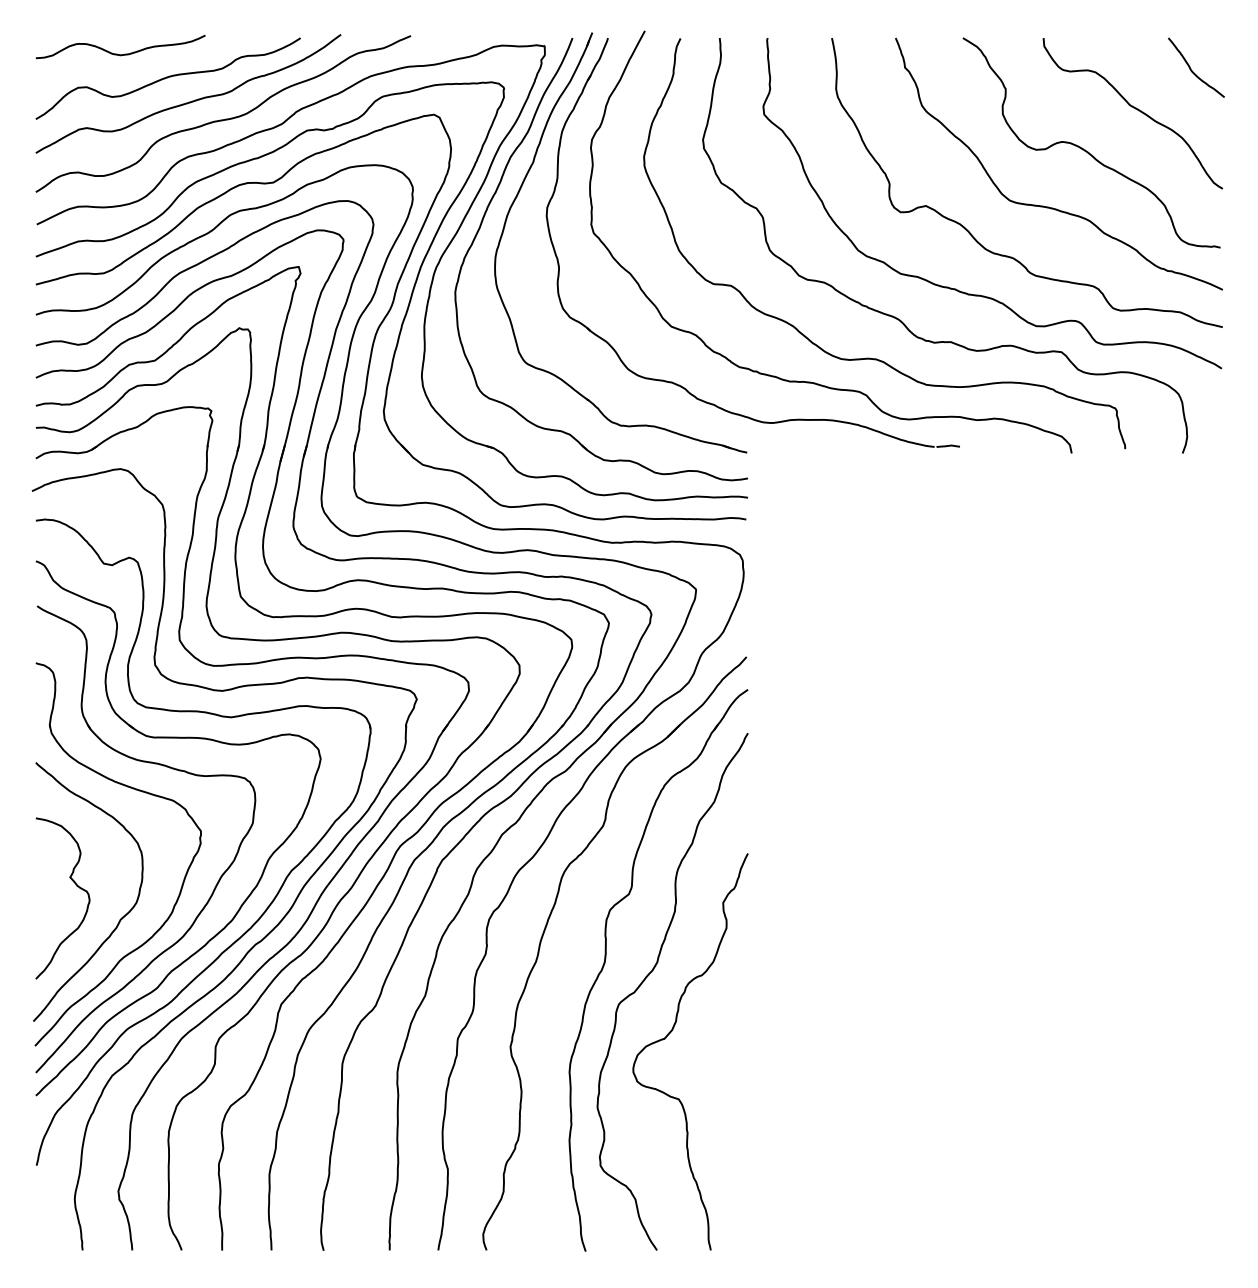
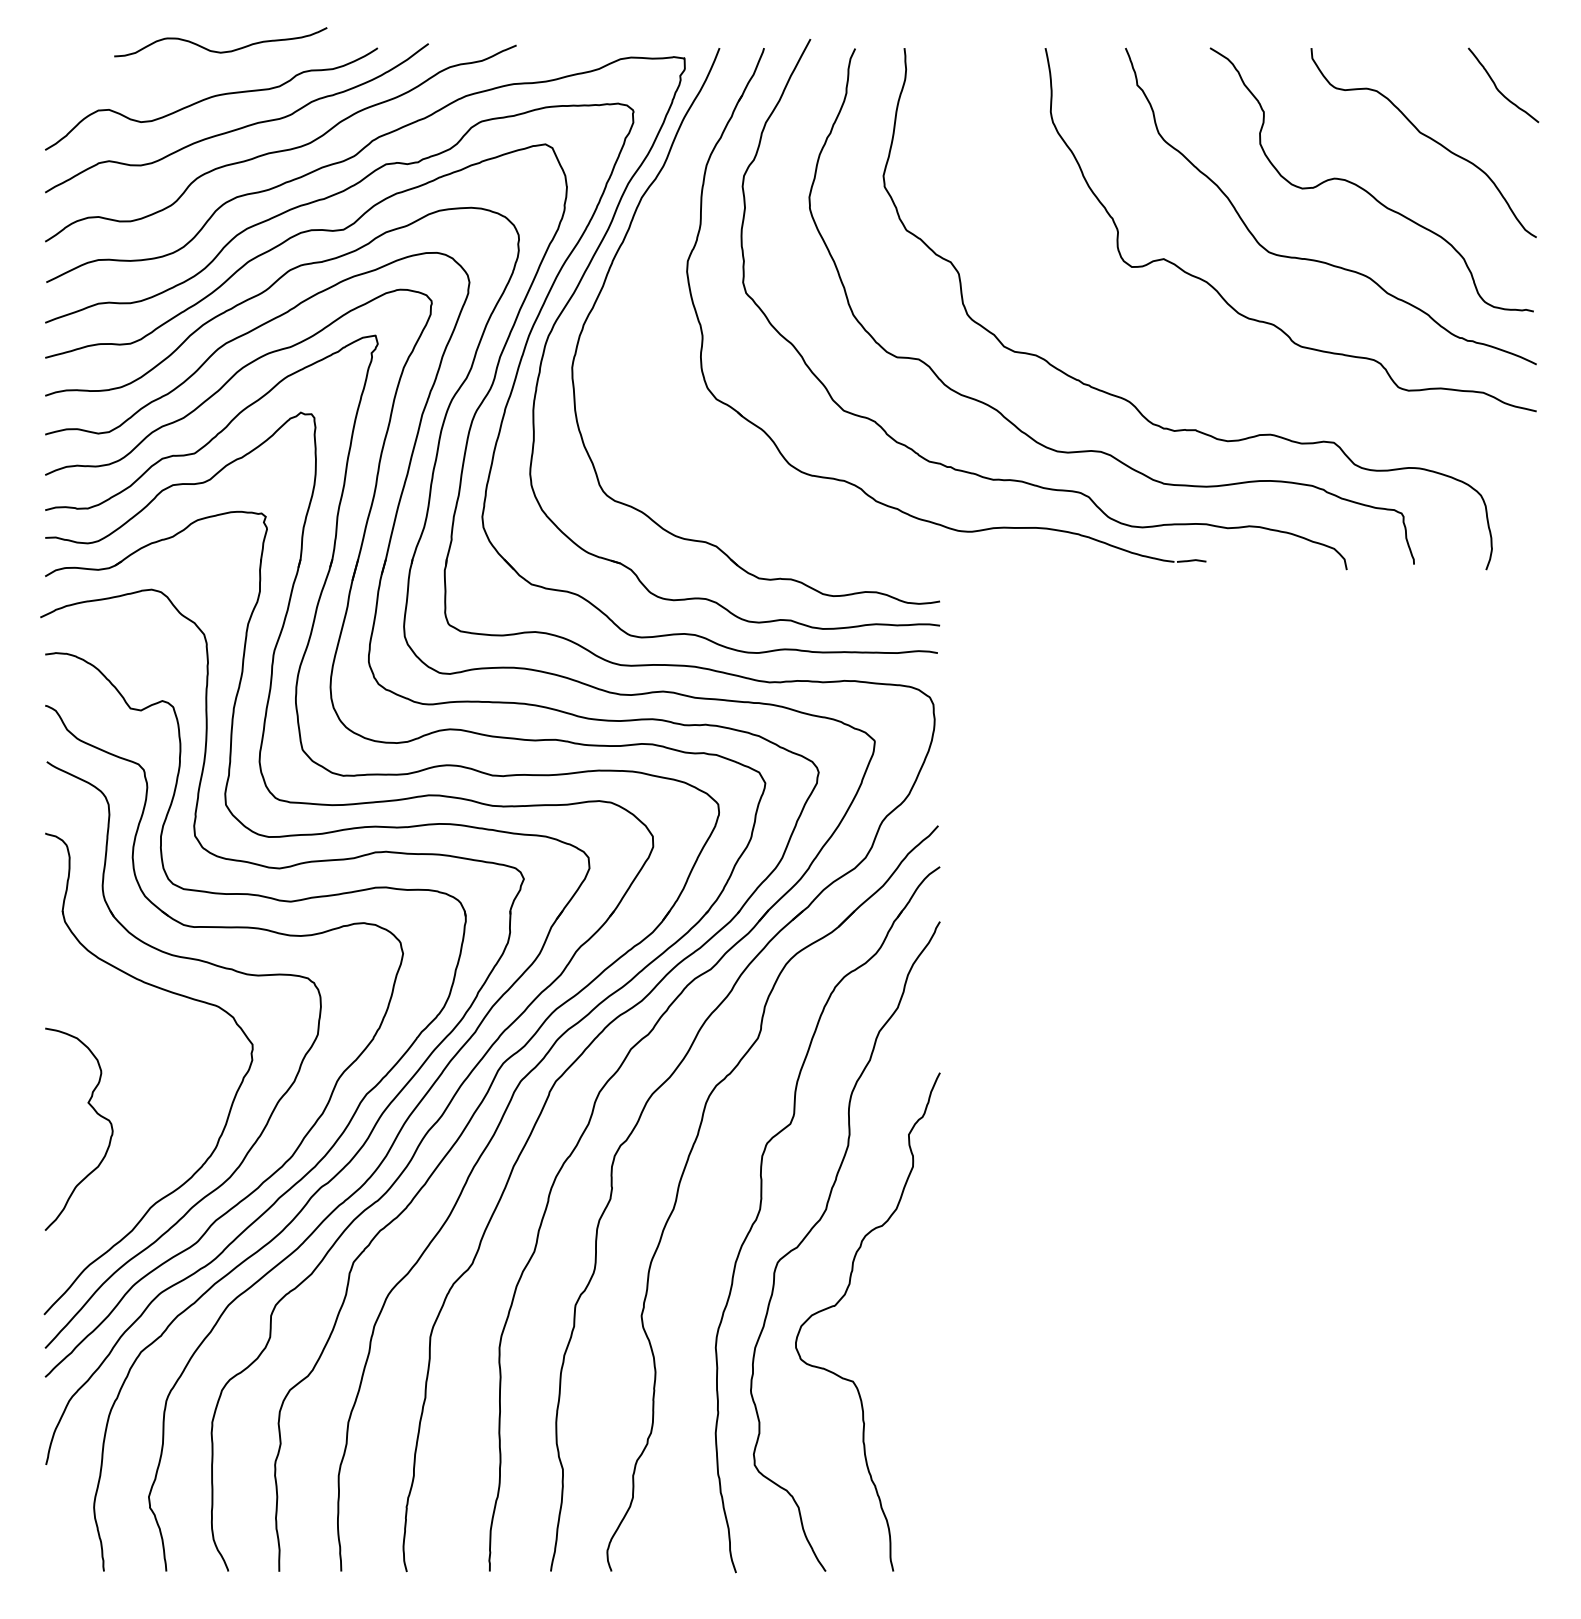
curve: (120, 54) -> (220, 51), moved
part: (518, 195) -> (651, 245), removed
curve: (977, 294) -> (1228, 370), removed
curve: (119, 919) -> (150, 1155), removed

